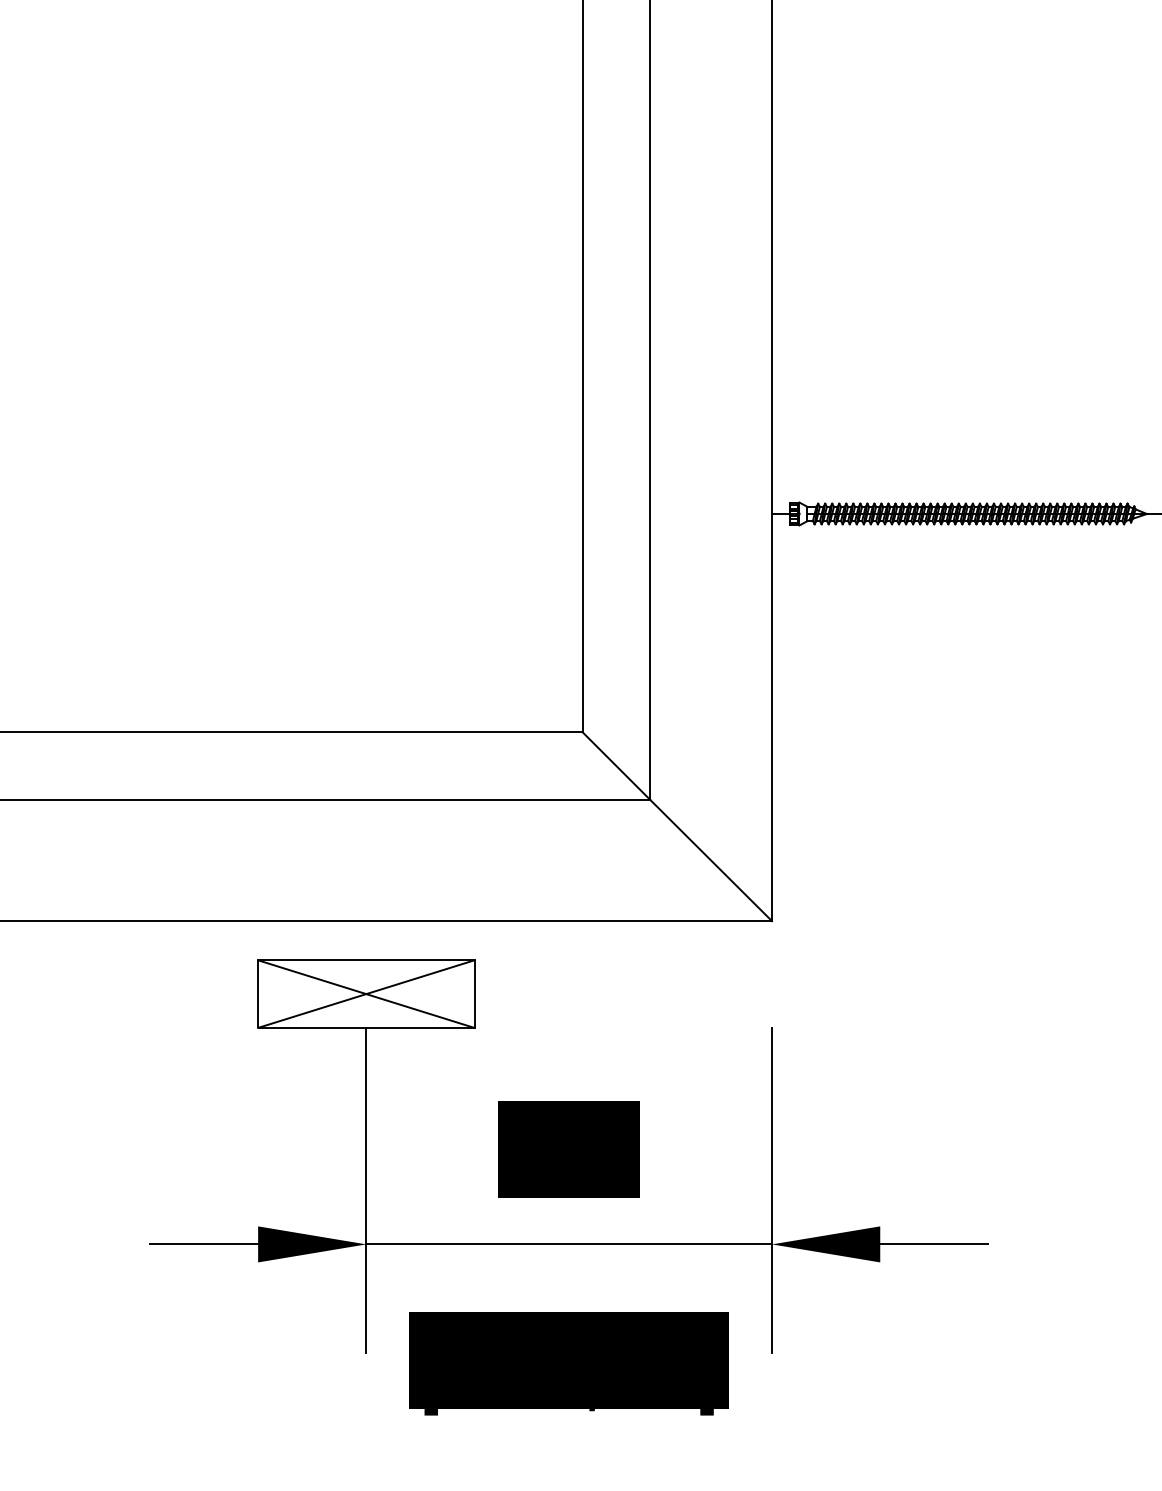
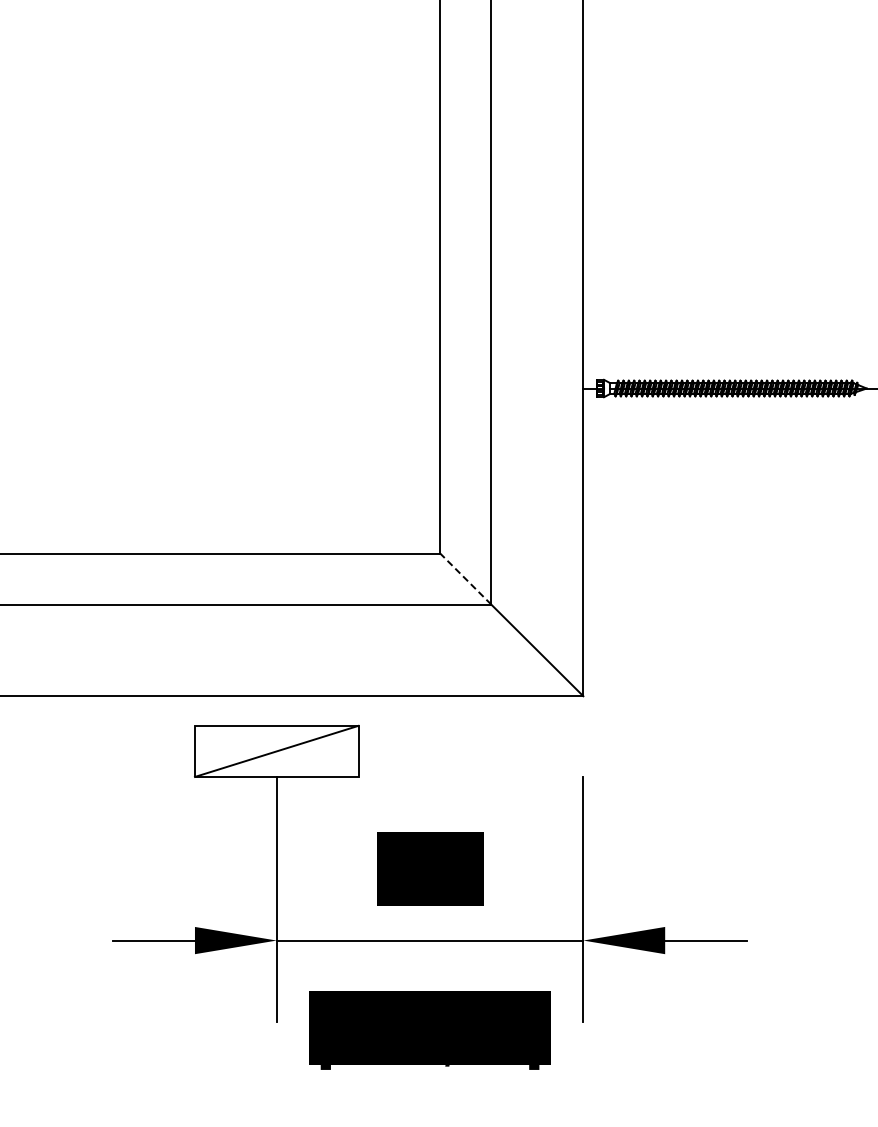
line: (616, 765) -> (465, 578), solid -> dashed
line: (365, 992) -> (276, 750), removed

